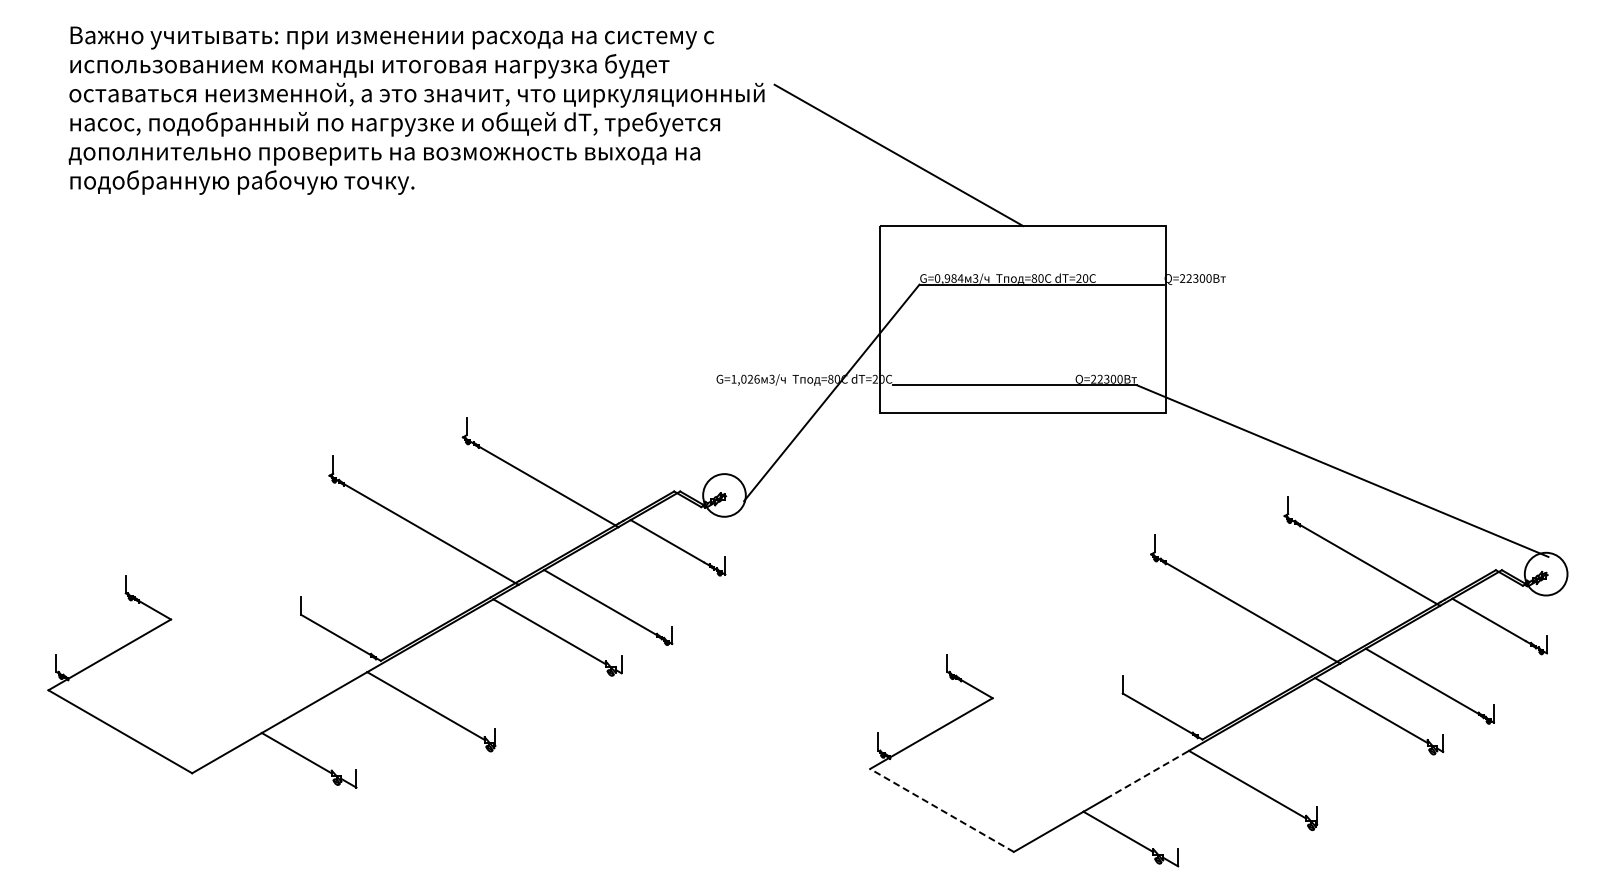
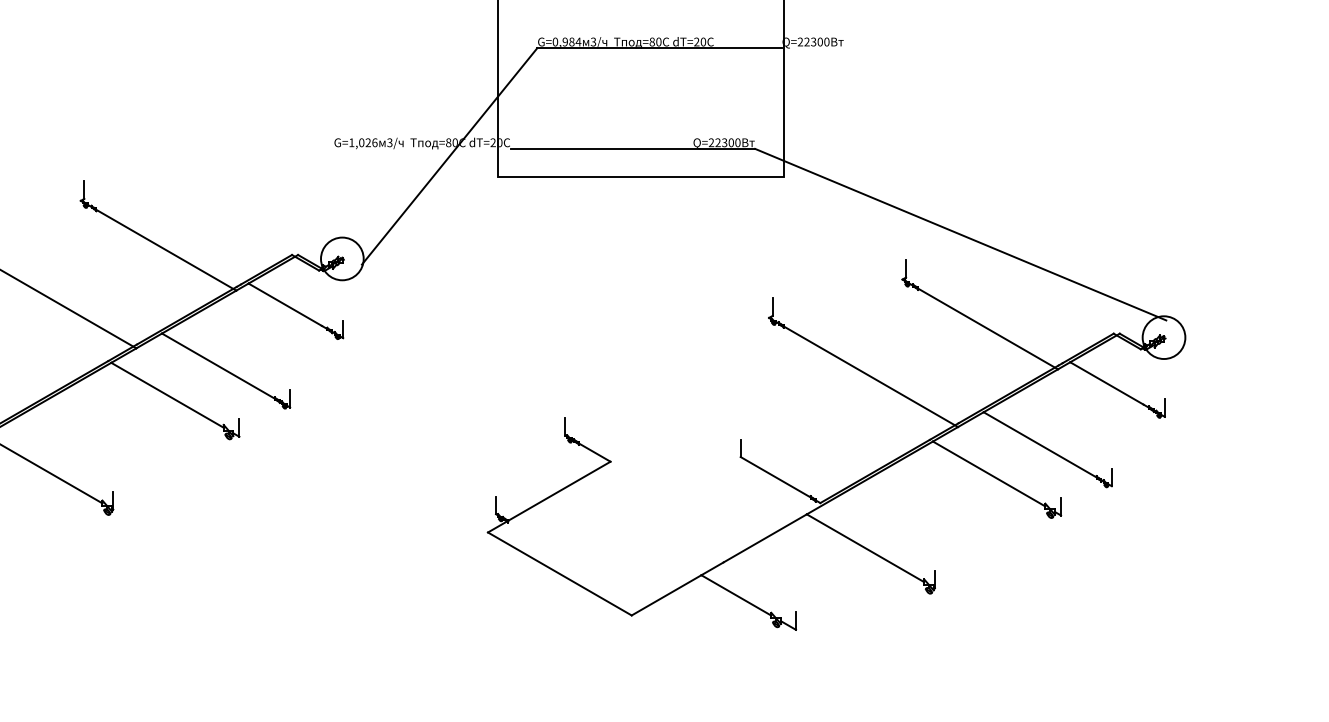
line: (1147, 774) -> (765, 538), dashed -> solid
line: (942, 810) -> (560, 574), dashed -> solid

